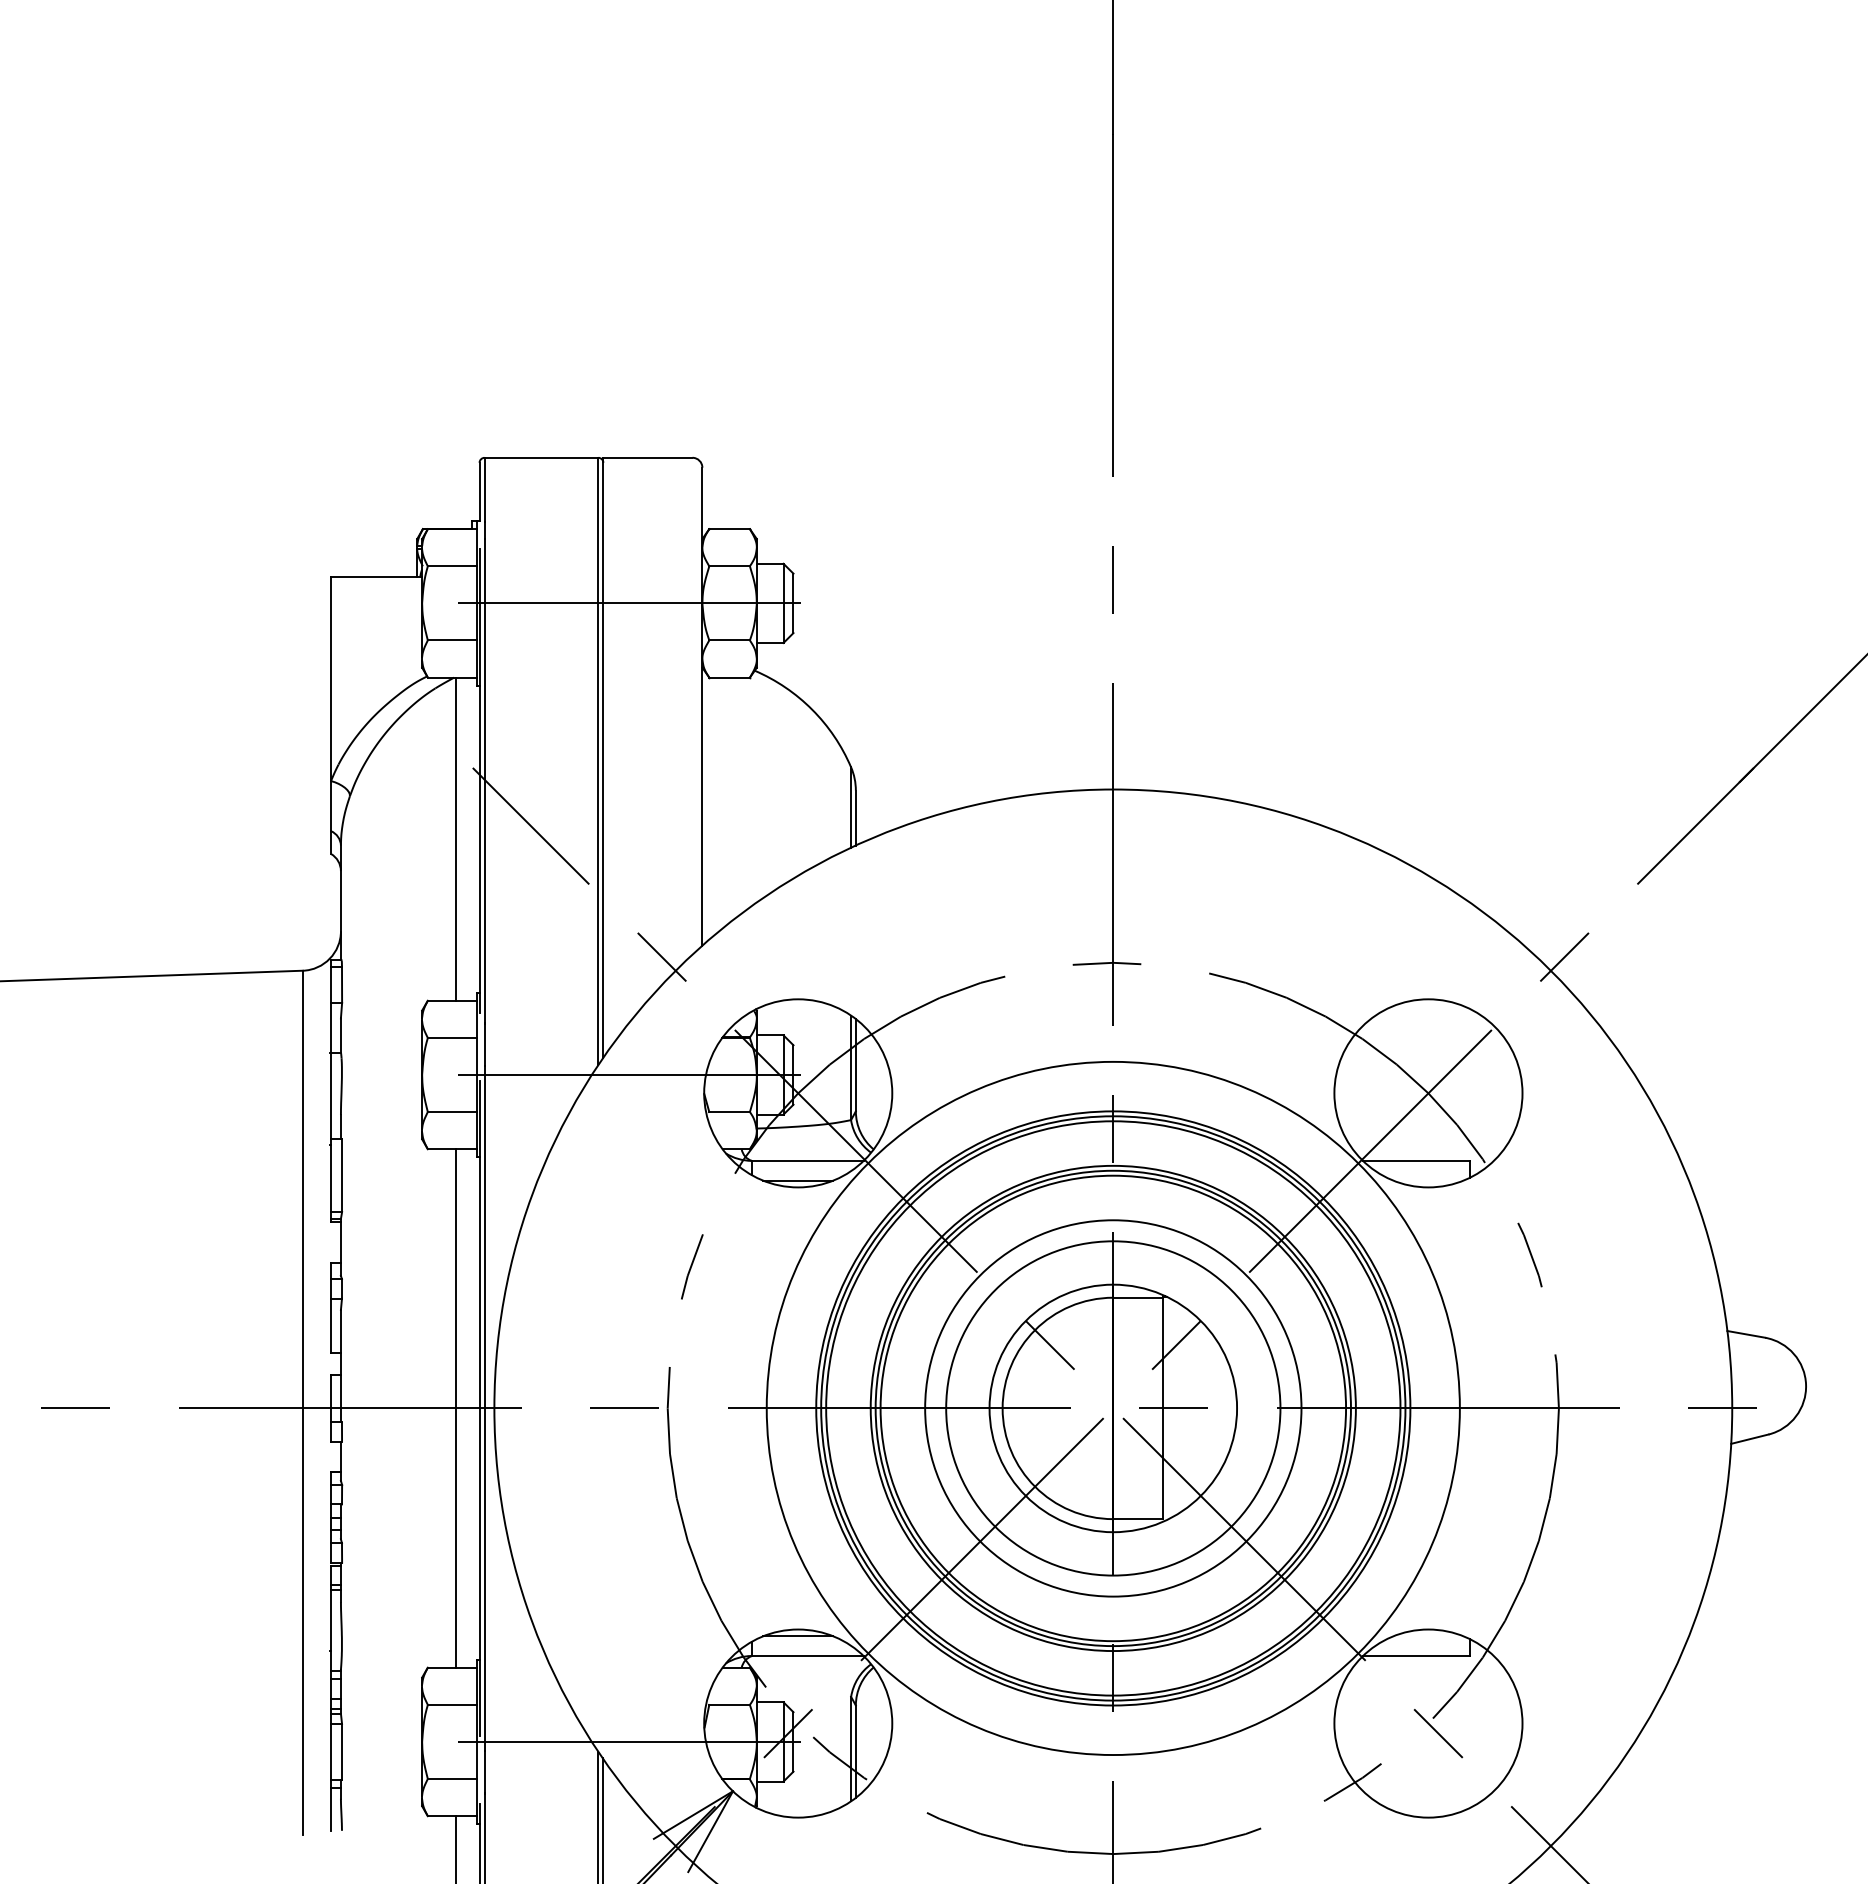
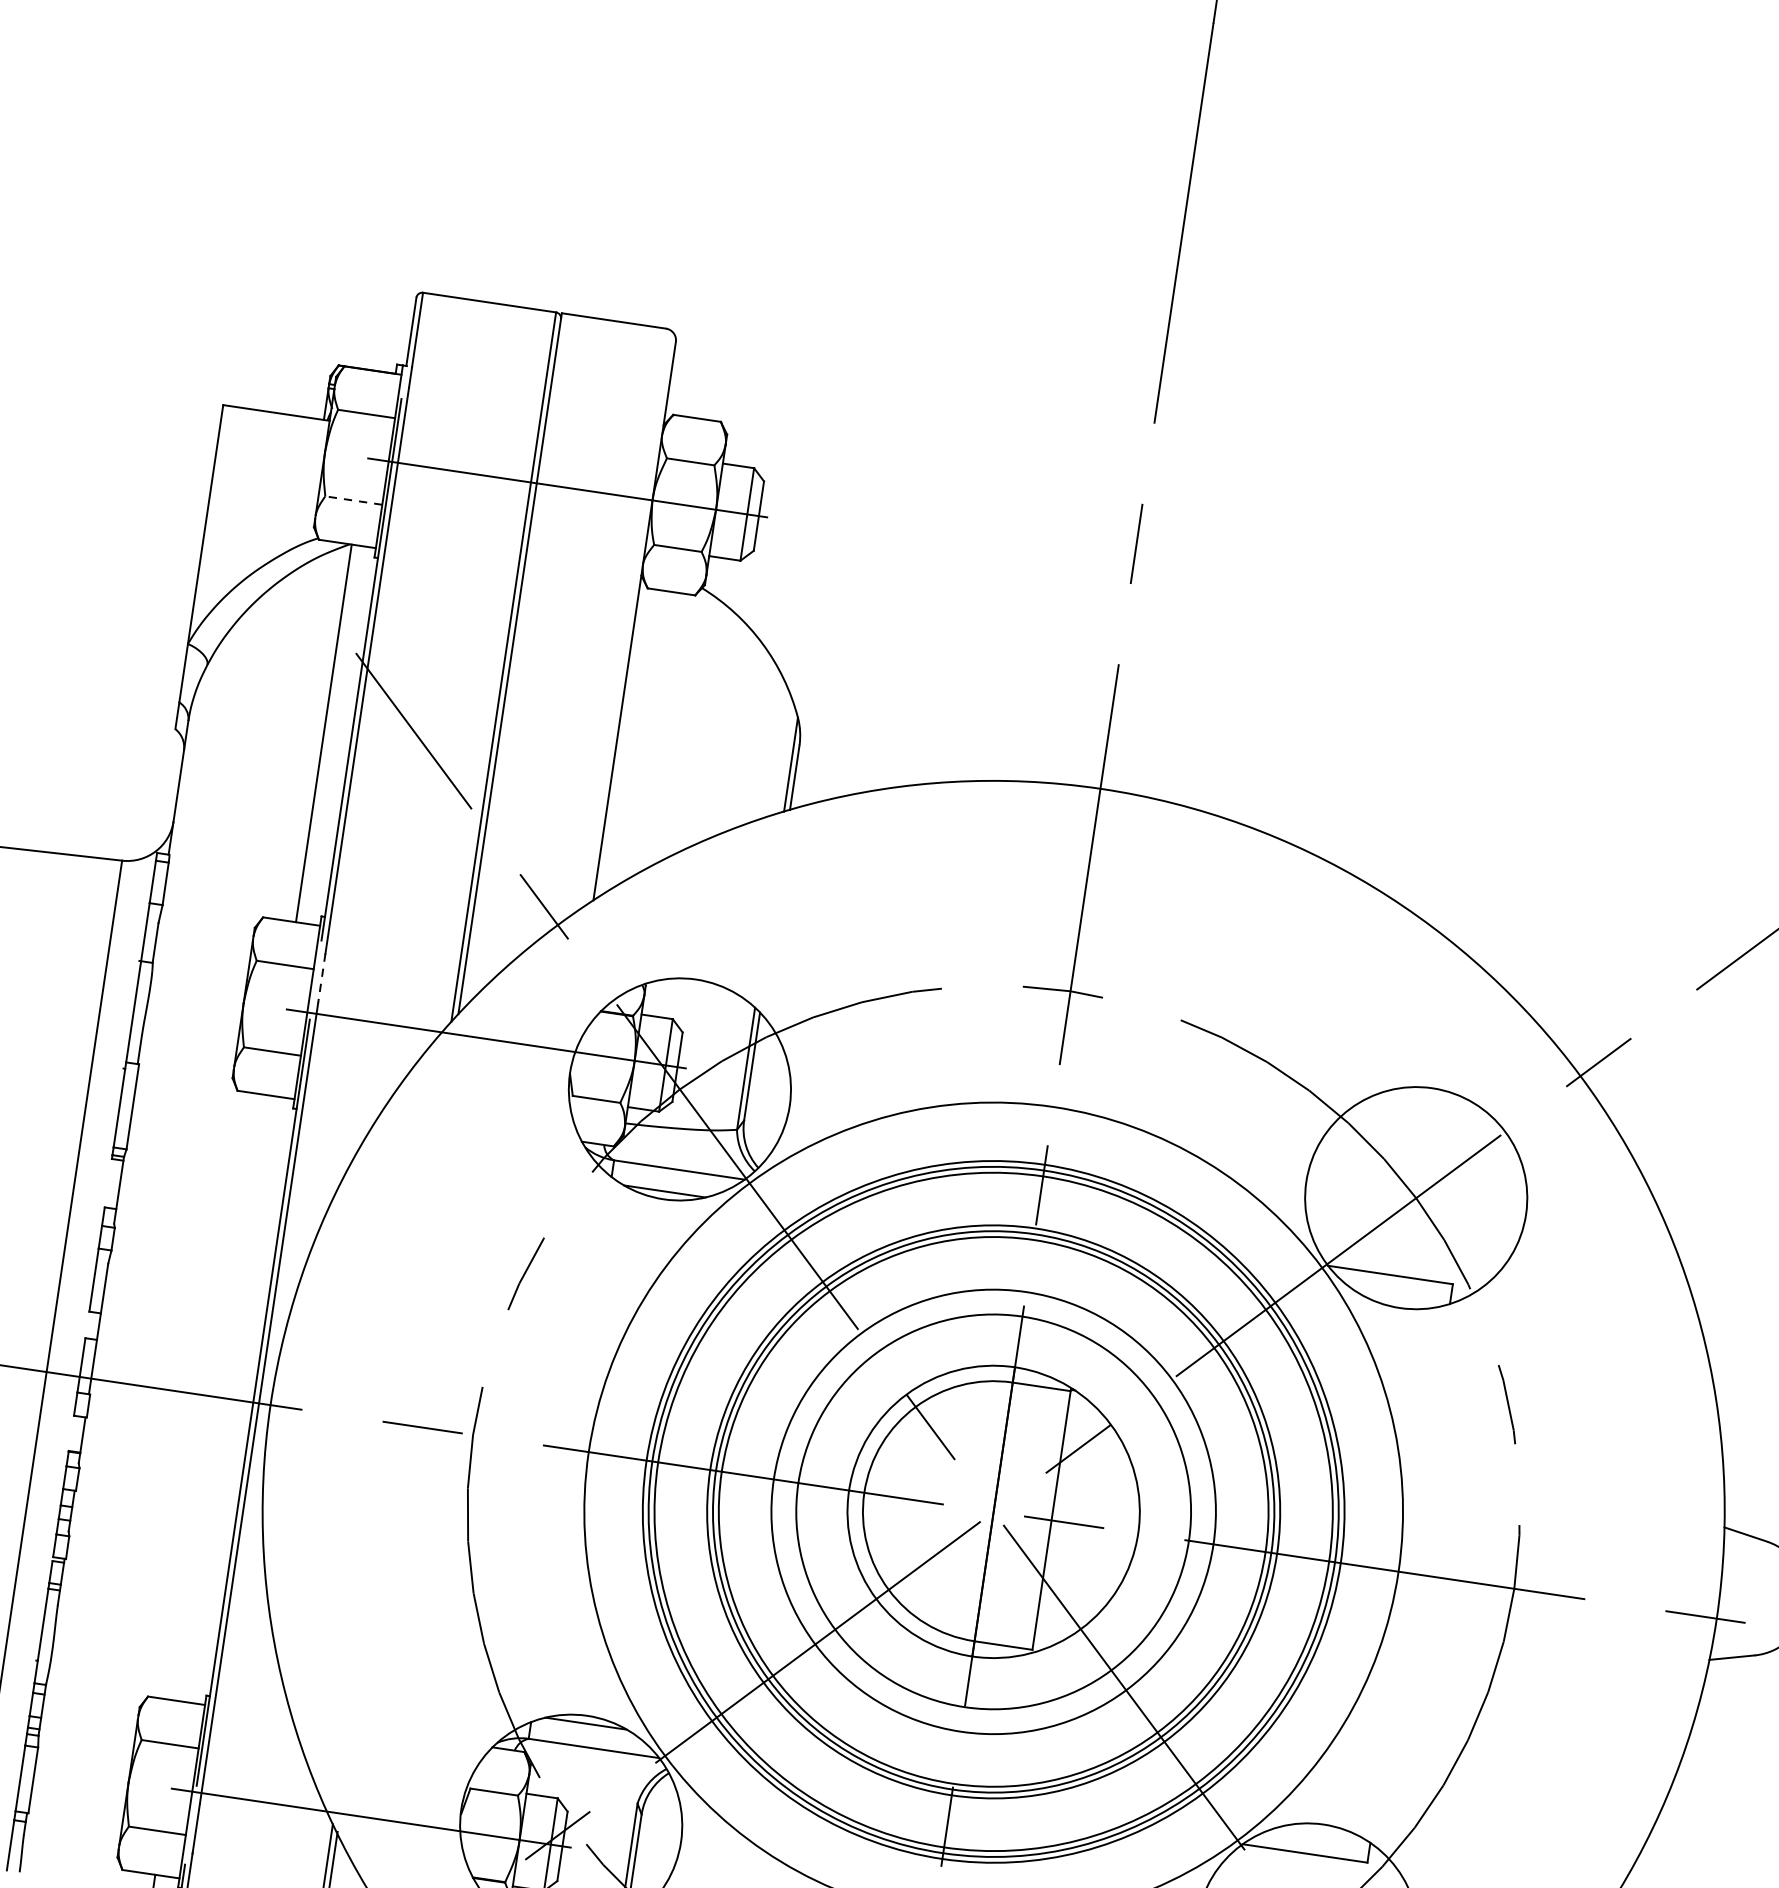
line: (451, 640) -> (352, 500), solid -> dashed
line: (484, 1045) -> (321, 979), solid -> dashed
line: (455, 1408) -> (225, 1398), removed

